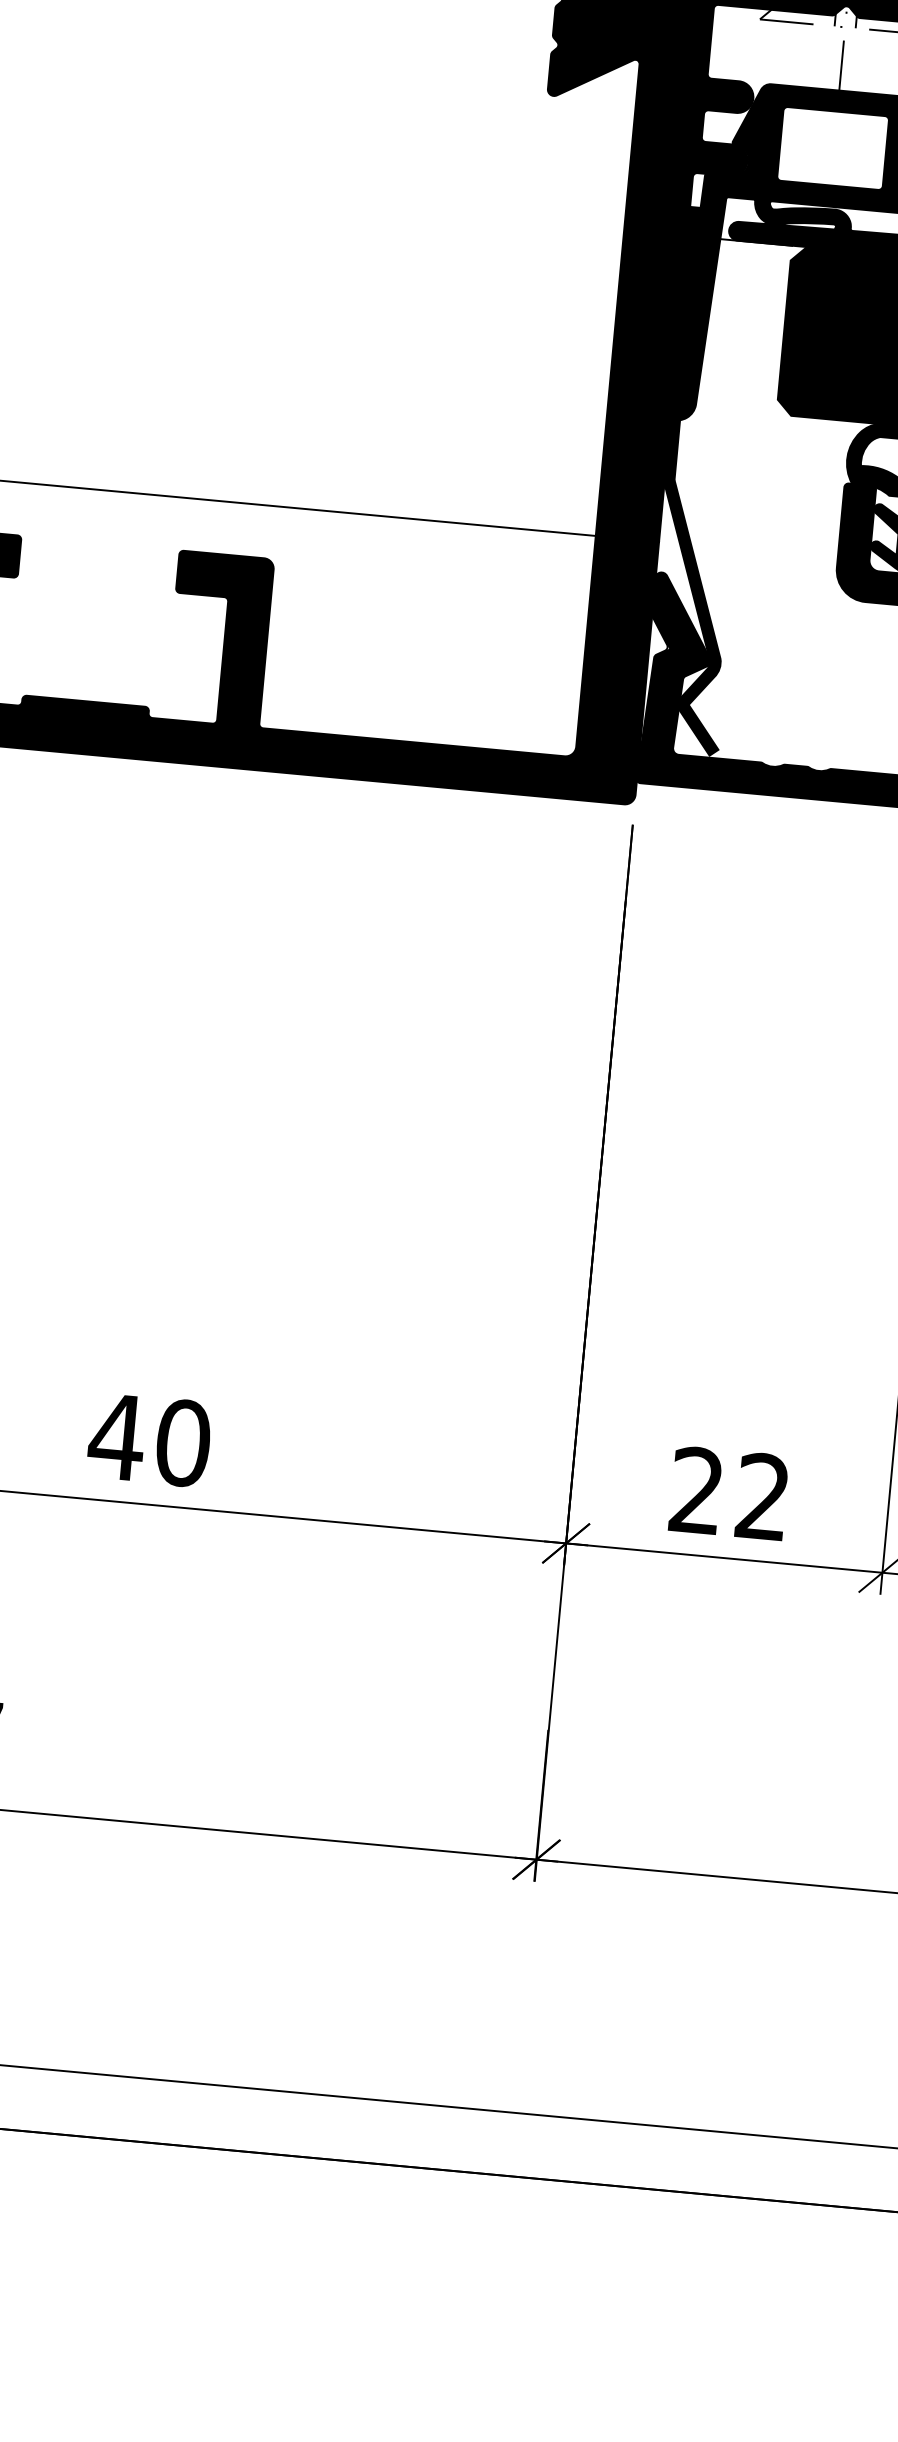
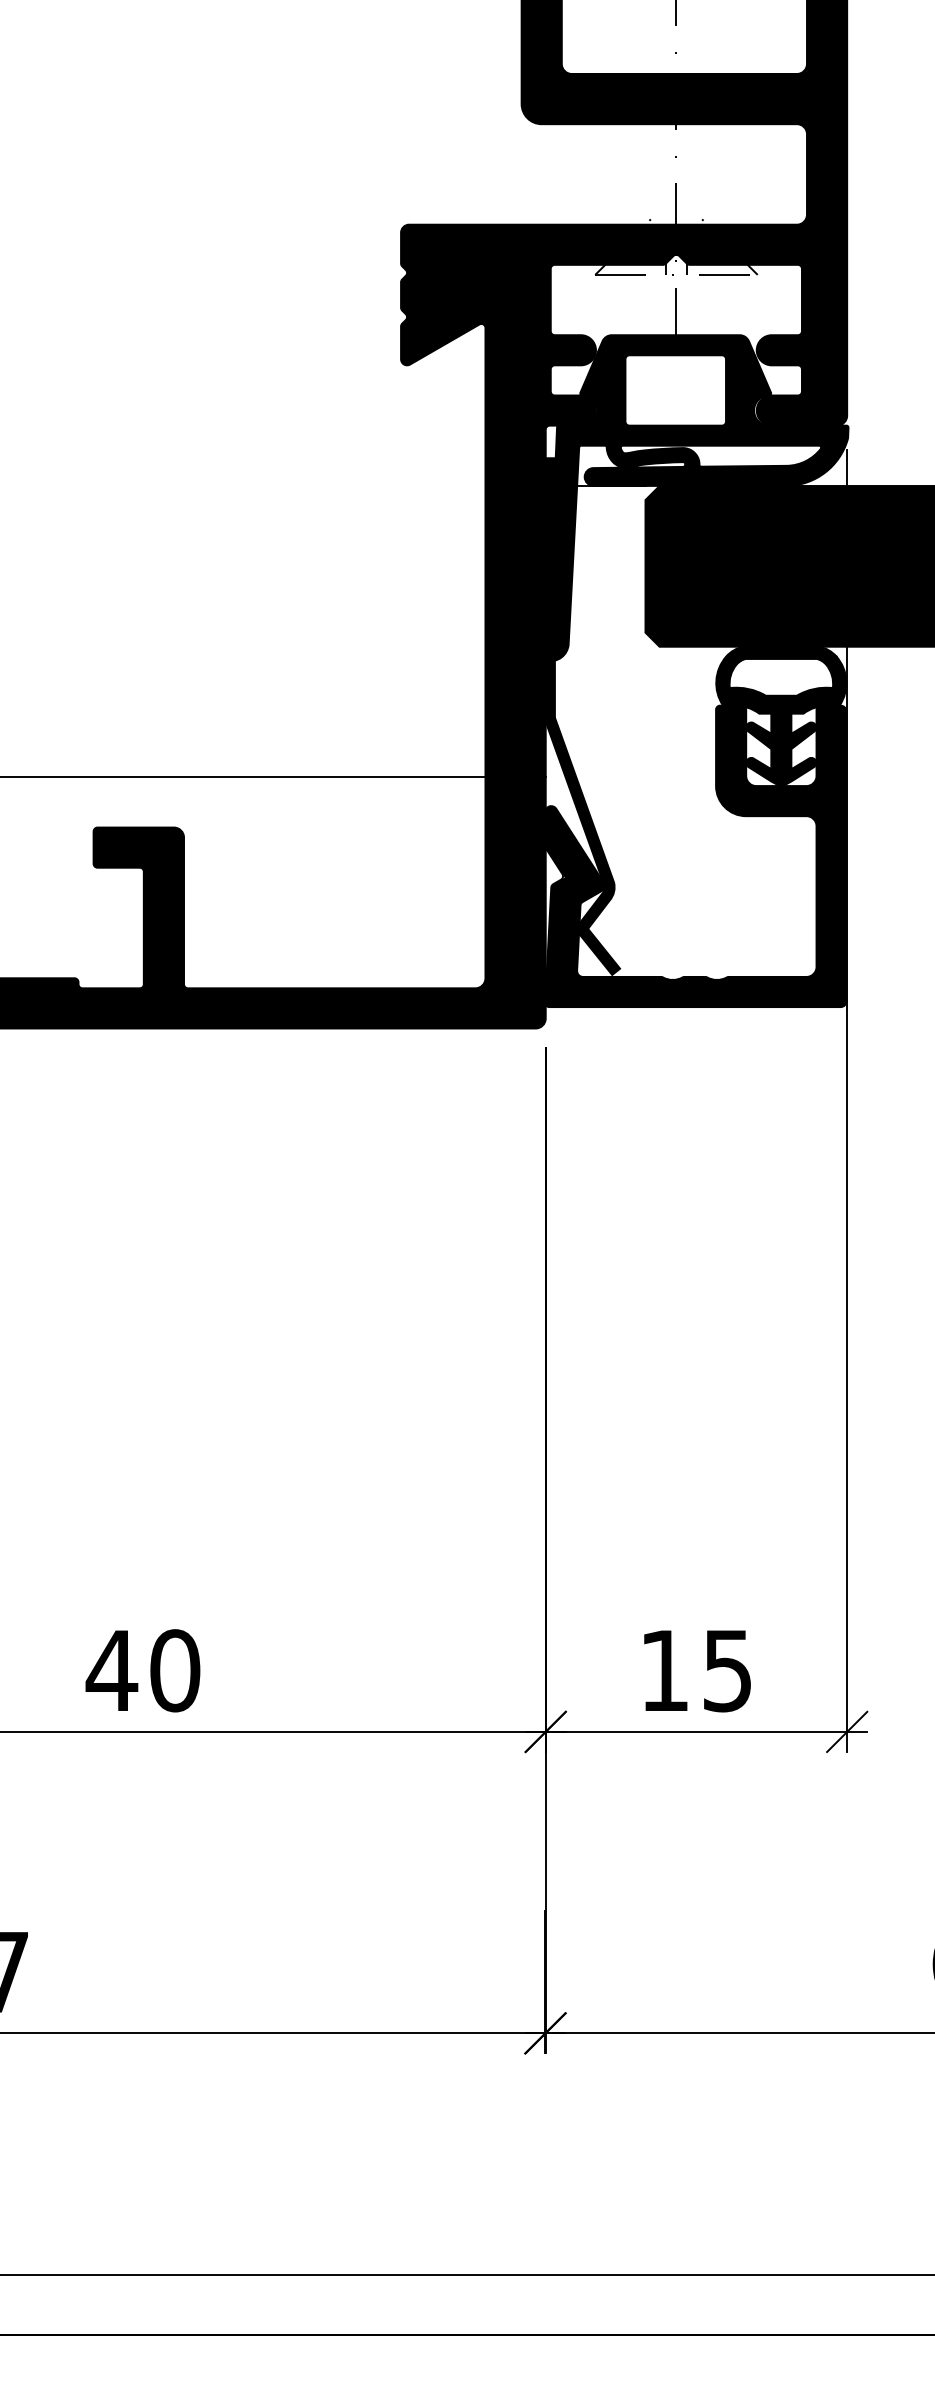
text: (729, 1493) -> (695, 1670), 22 -> 15

